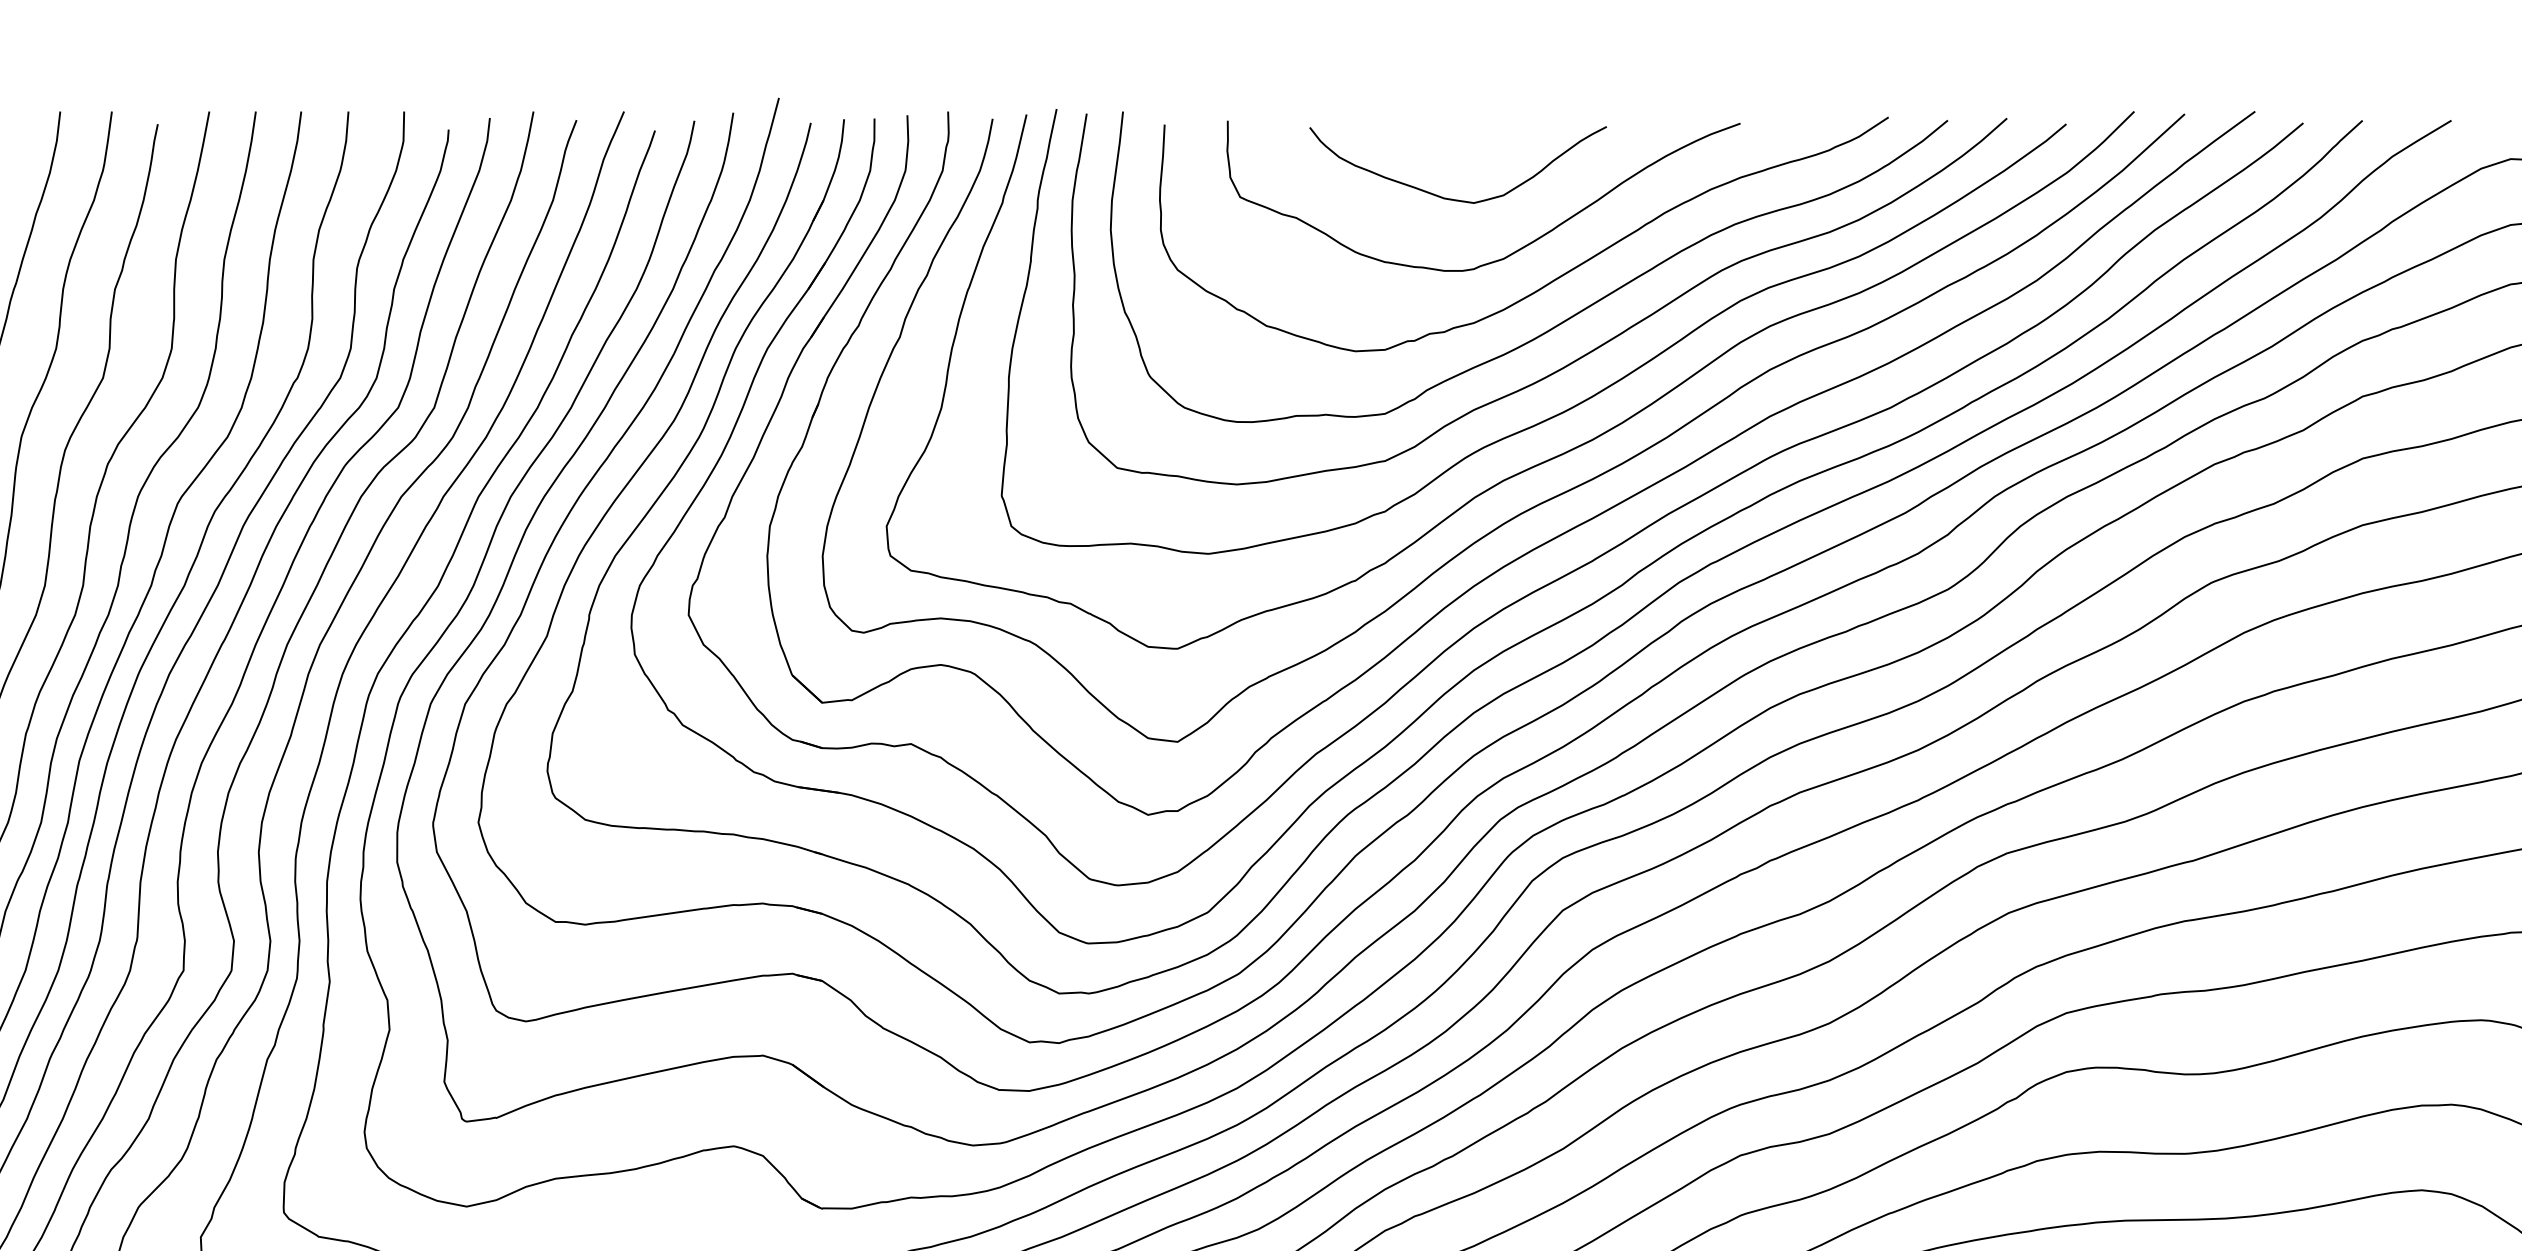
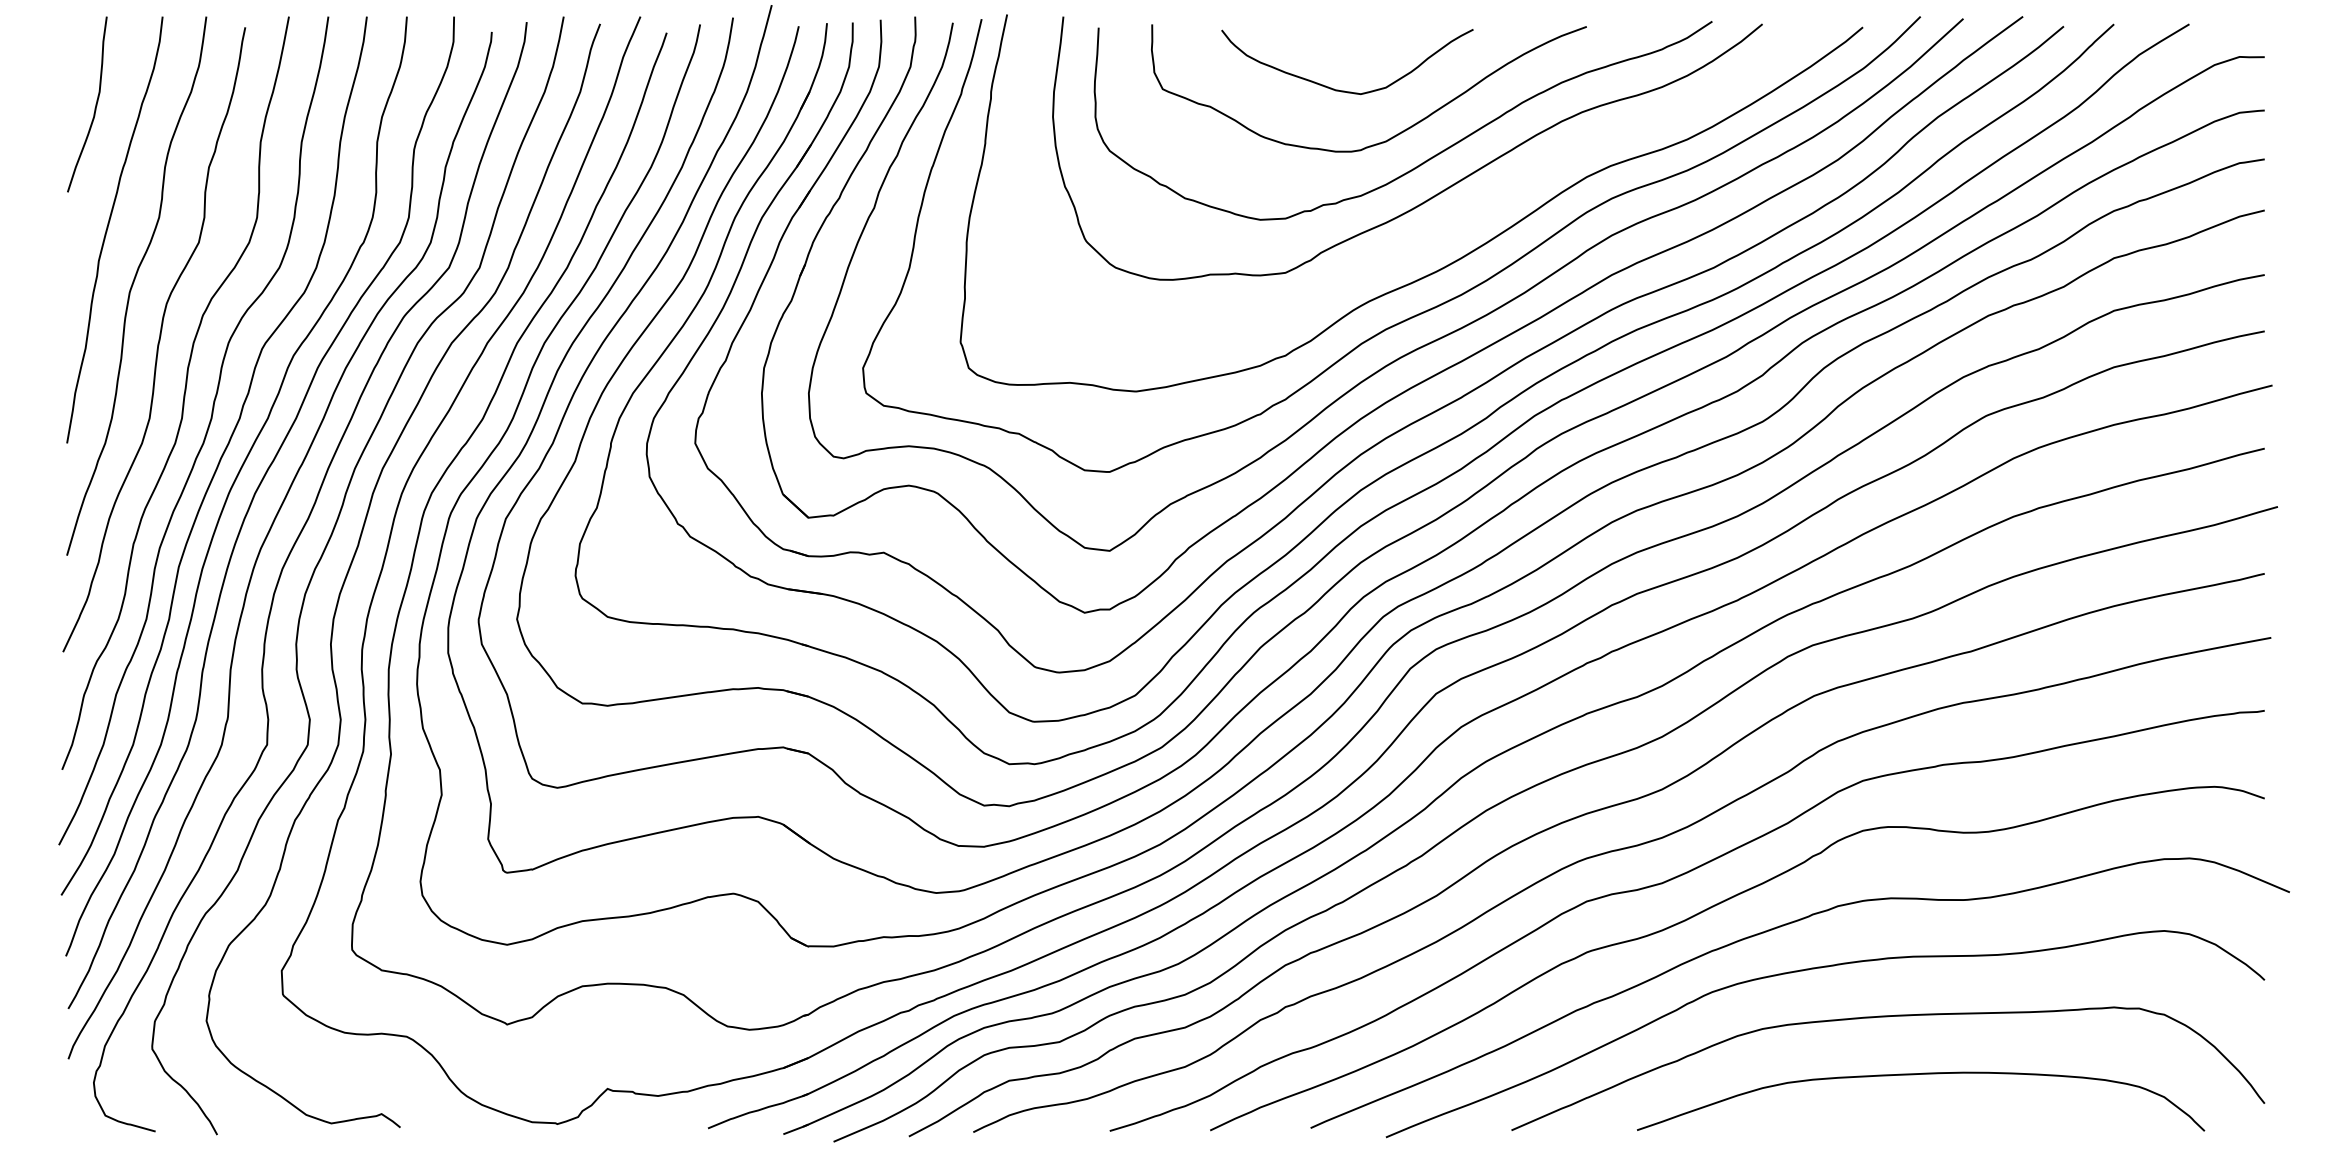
curve: (1571, 361) -> (1443, 228), removed

